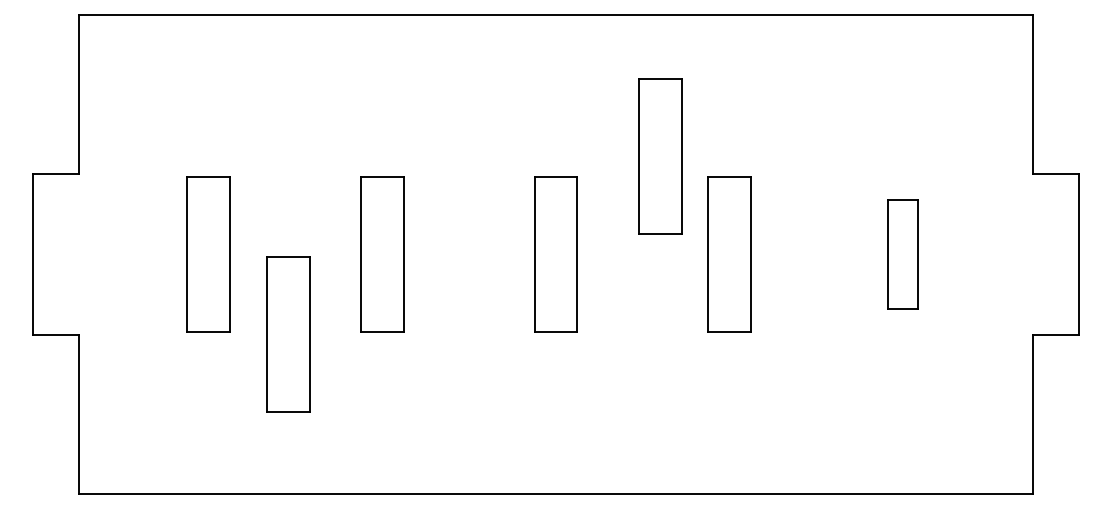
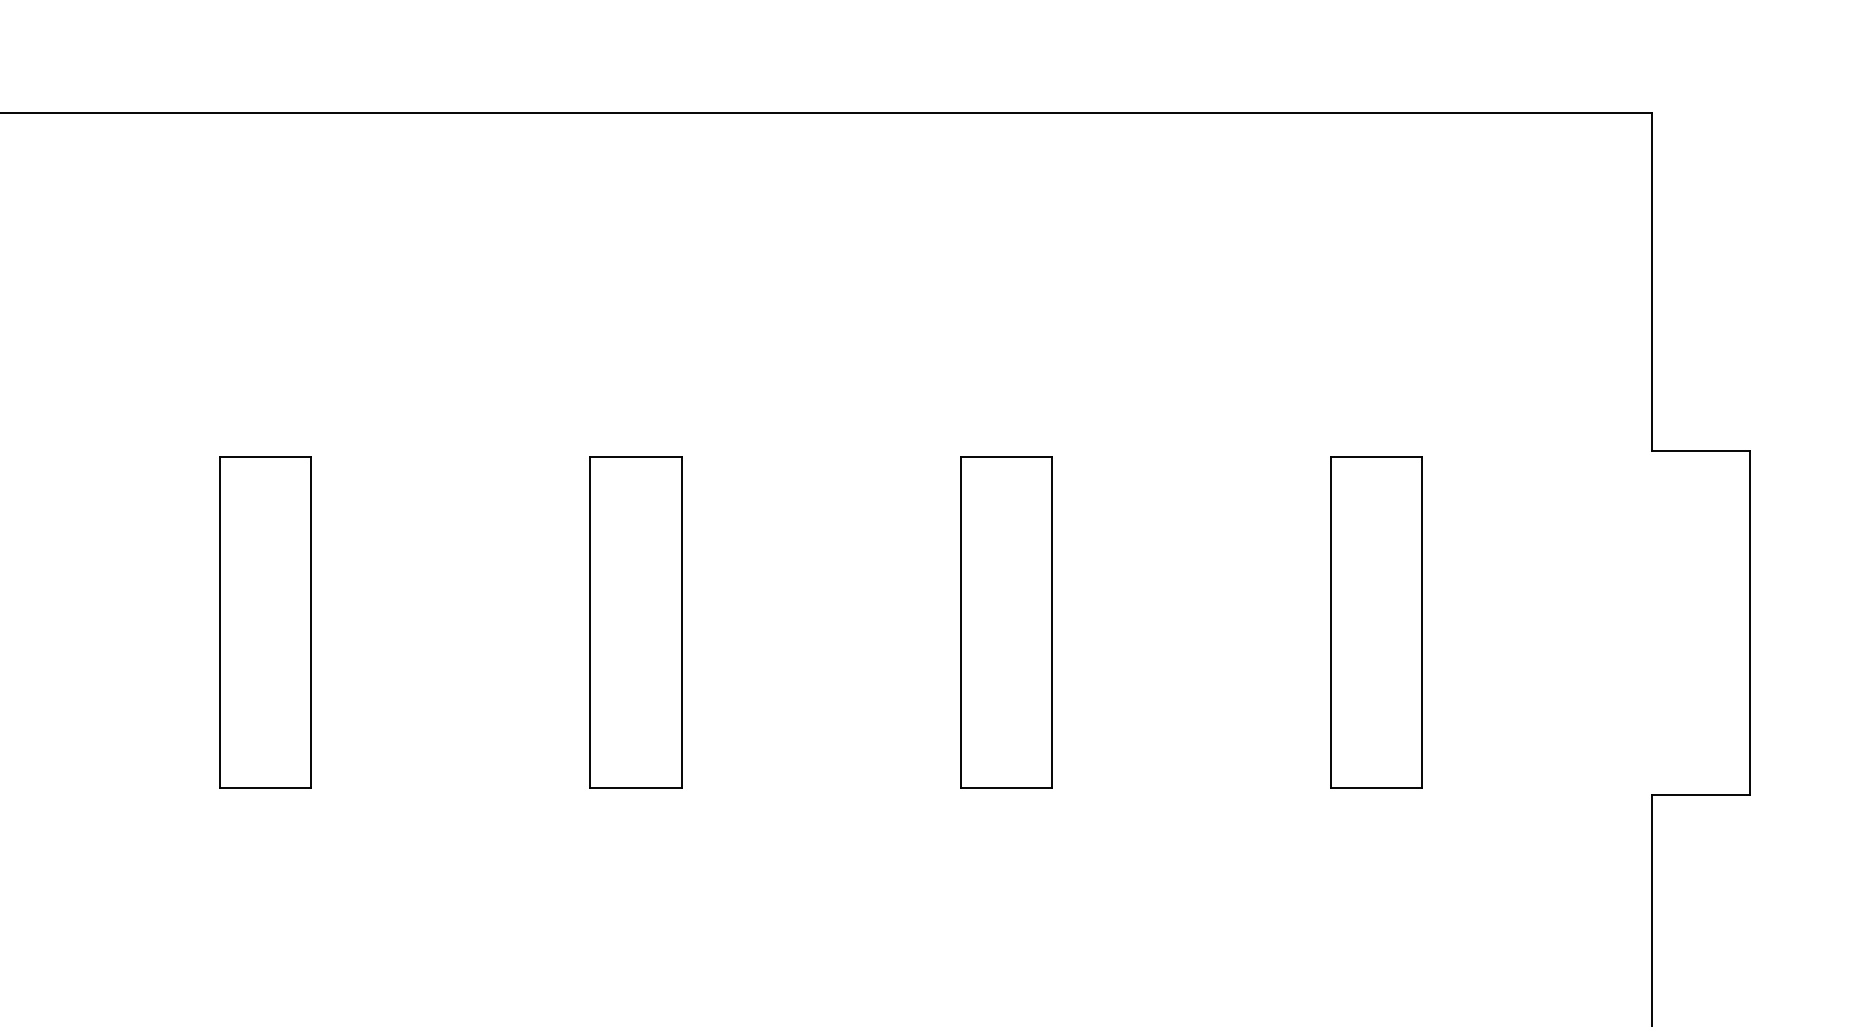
part: (660, 156) -> (858, 413), removed
part: (903, 254) -> (1376, 622), size x1.43
part: (288, 334) -> (65, 793), removed

